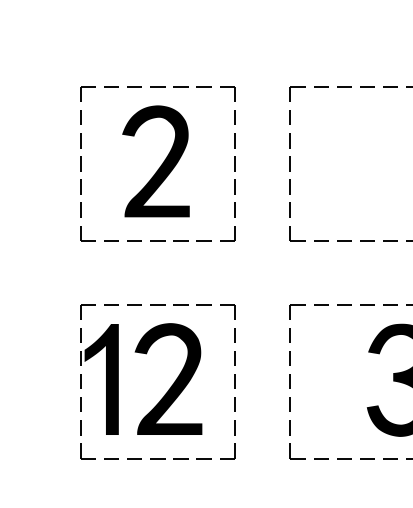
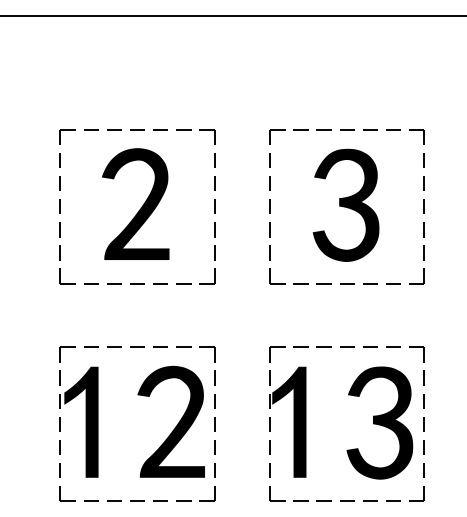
fill: (365, 162) -> (345, 205), added
fill: (309, 378) -> (289, 421), added
part: (172, 383) -> (175, 426), moved

